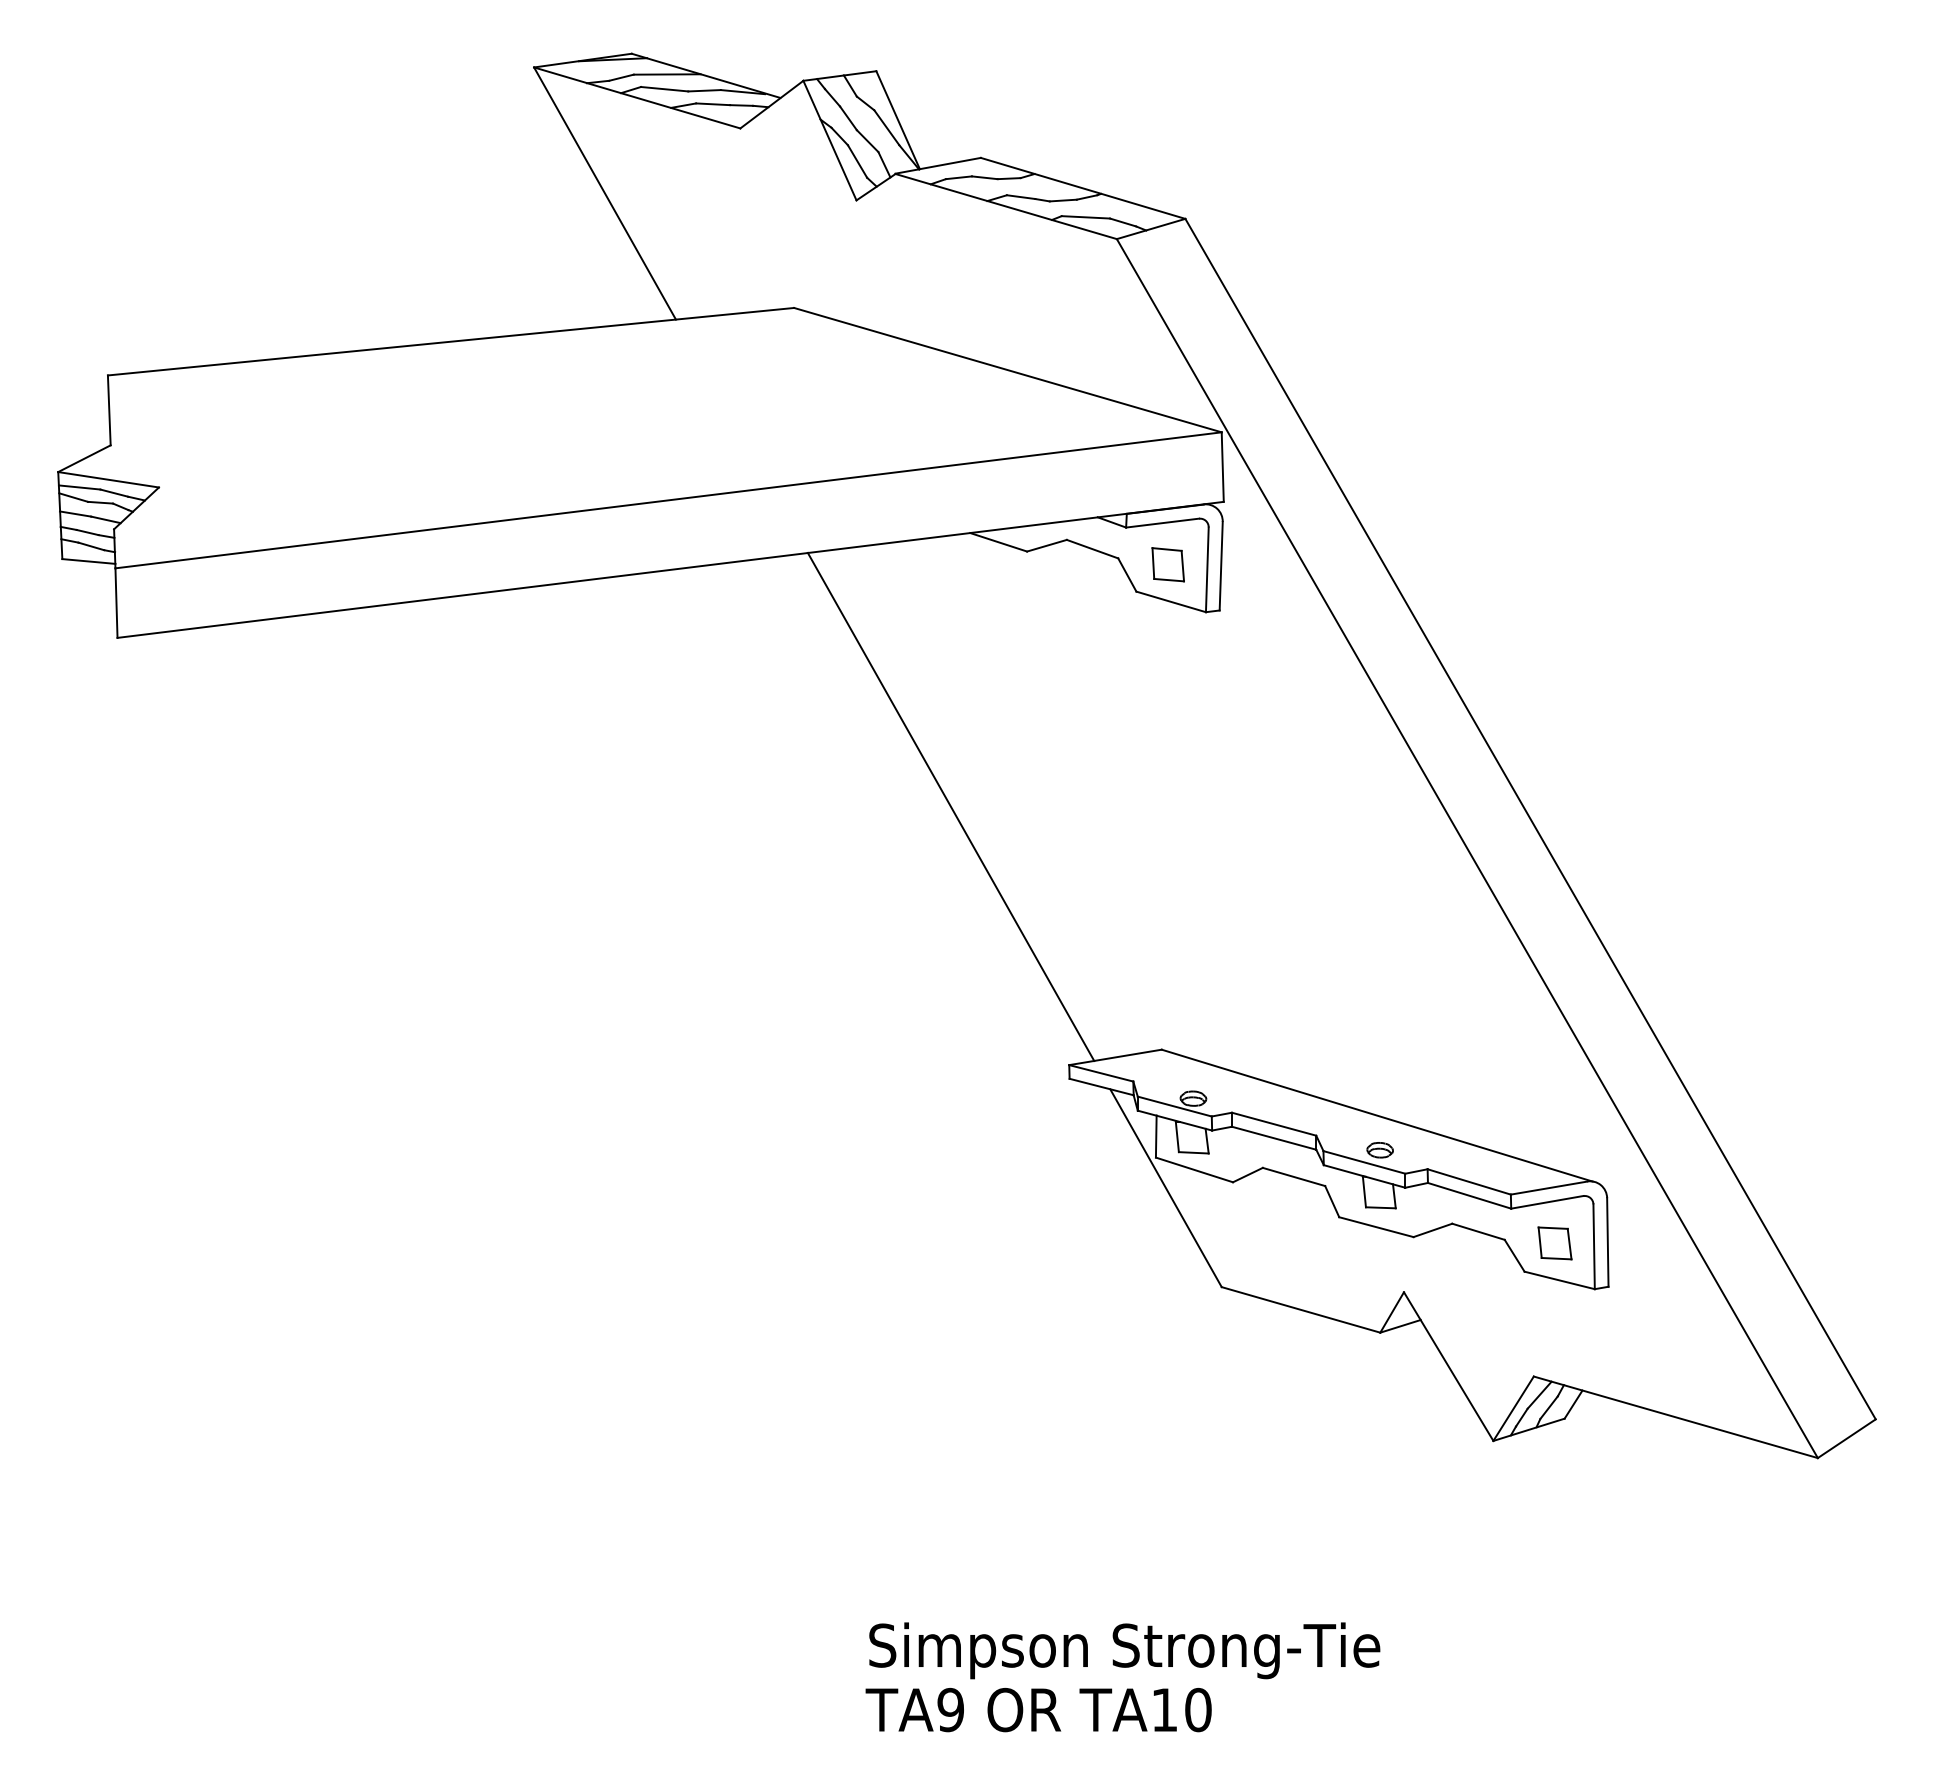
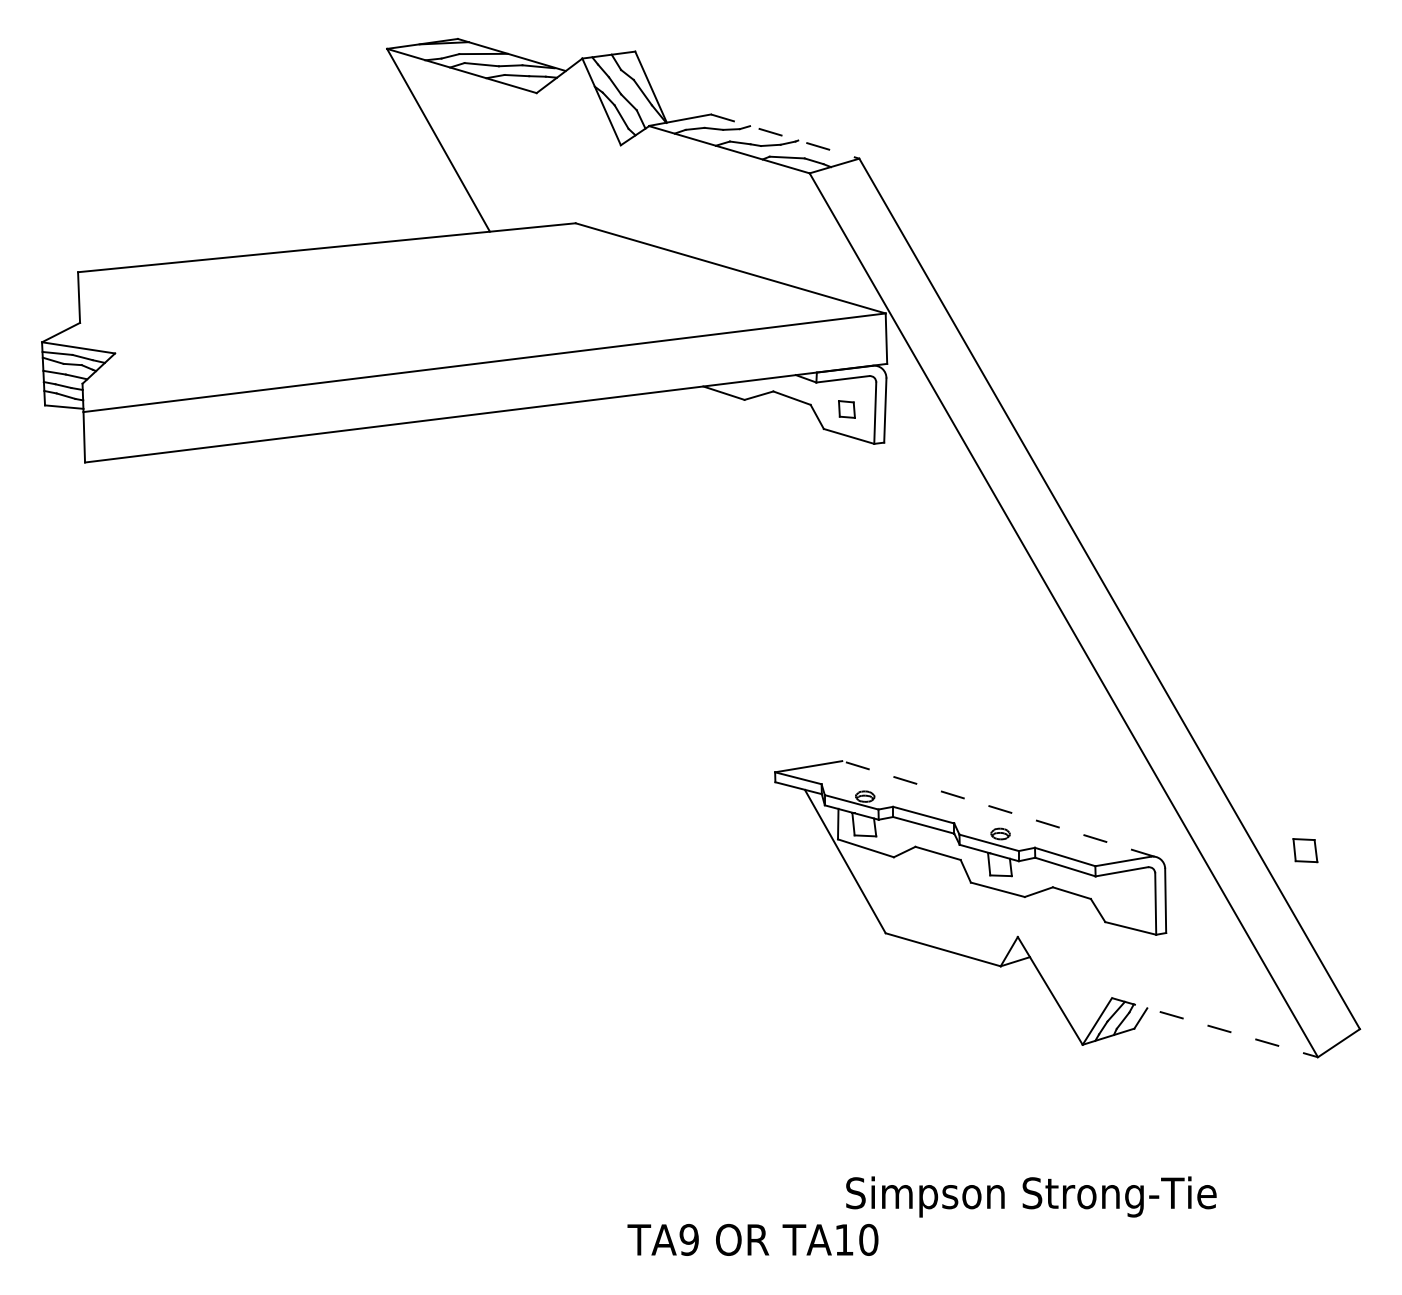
line: (1083, 188) -> (785, 136), solid -> dashed
part: (1167, 564) -> (846, 409), size x0.7
line: (951, 806) -> (689, 584), removed
line: (1377, 1115) -> (998, 808), solid -> dashed
part: (1555, 1243) -> (1305, 850), moved
line: (1676, 1417) -> (1215, 1027), solid -> dashed
text: (1124, 1650) -> (1031, 1196), moved

